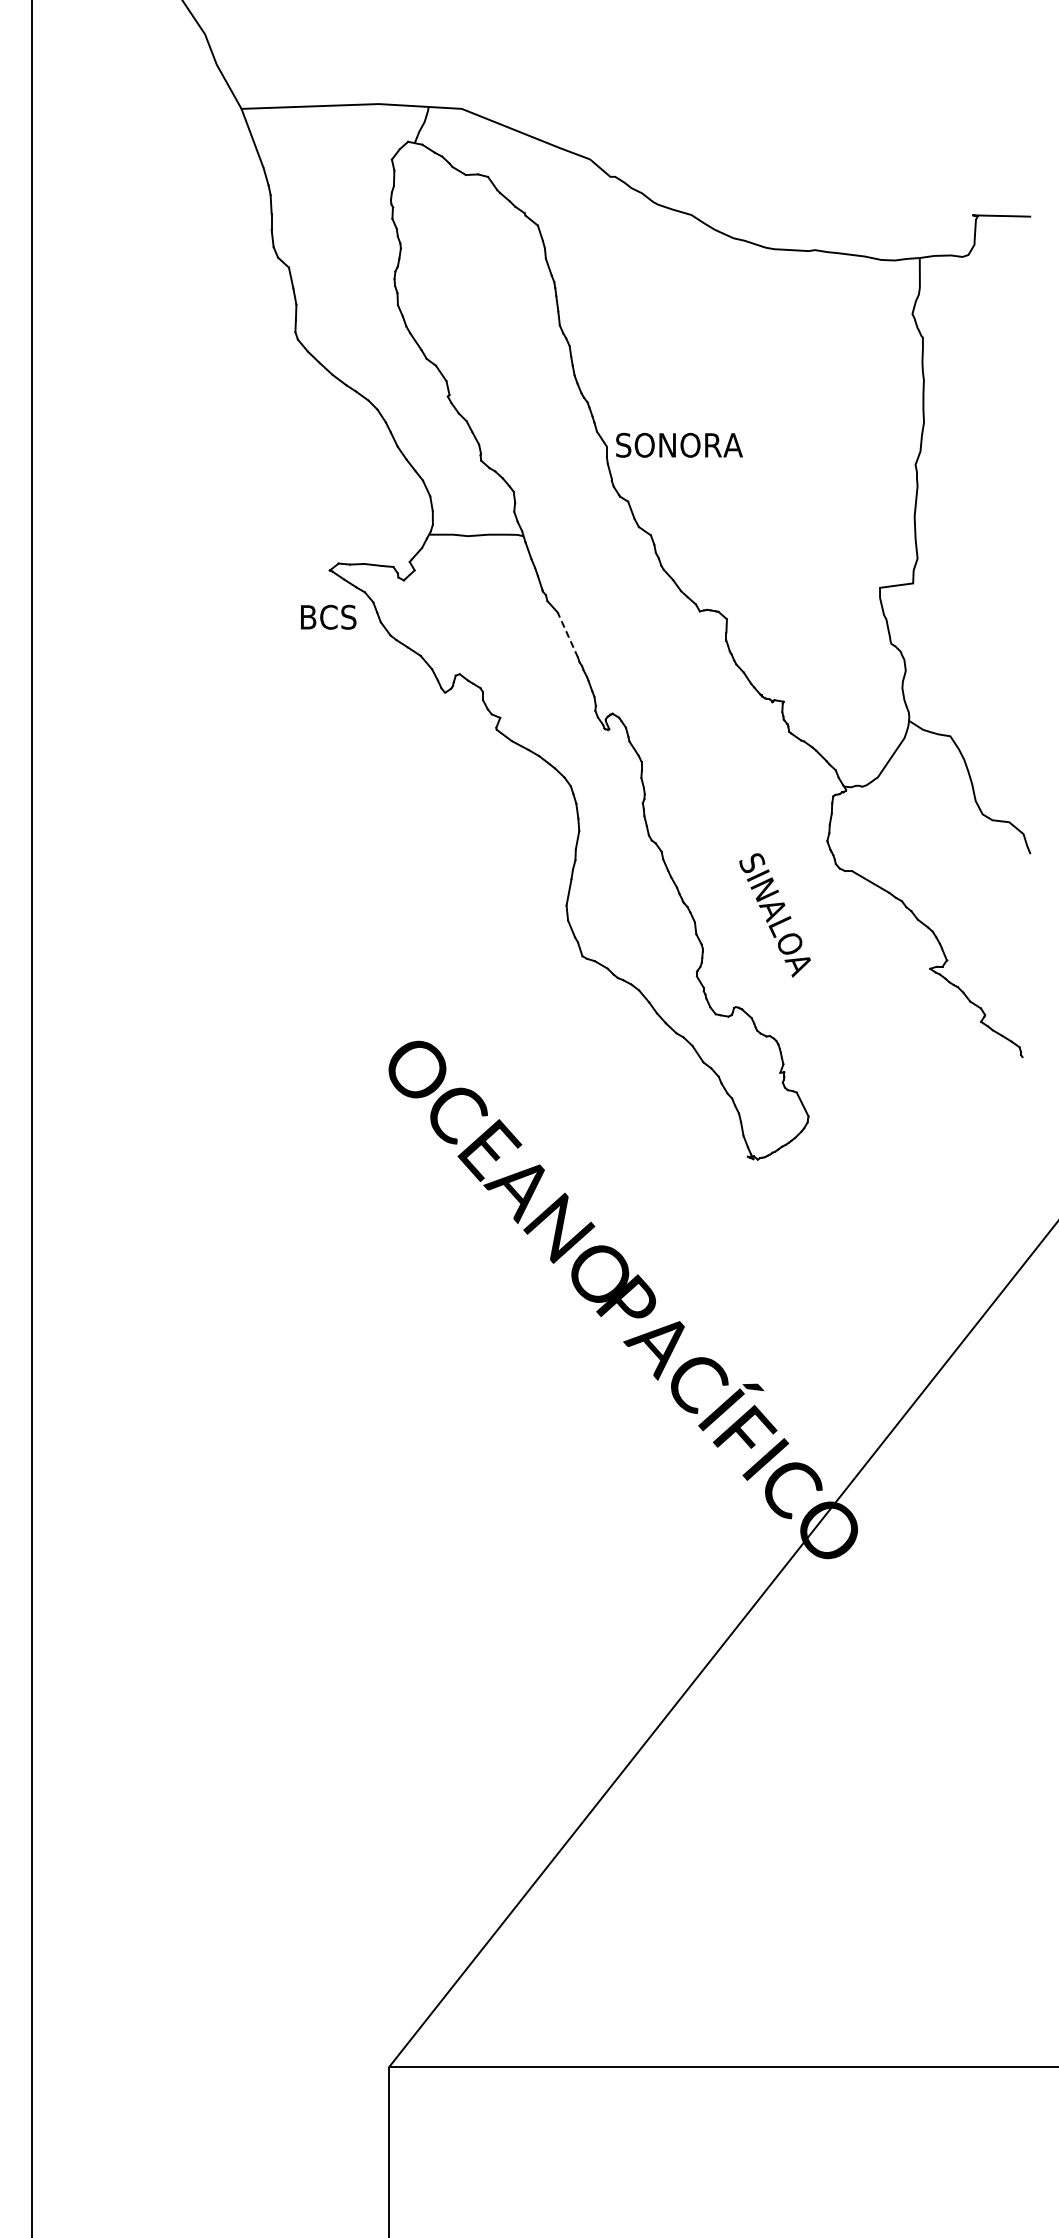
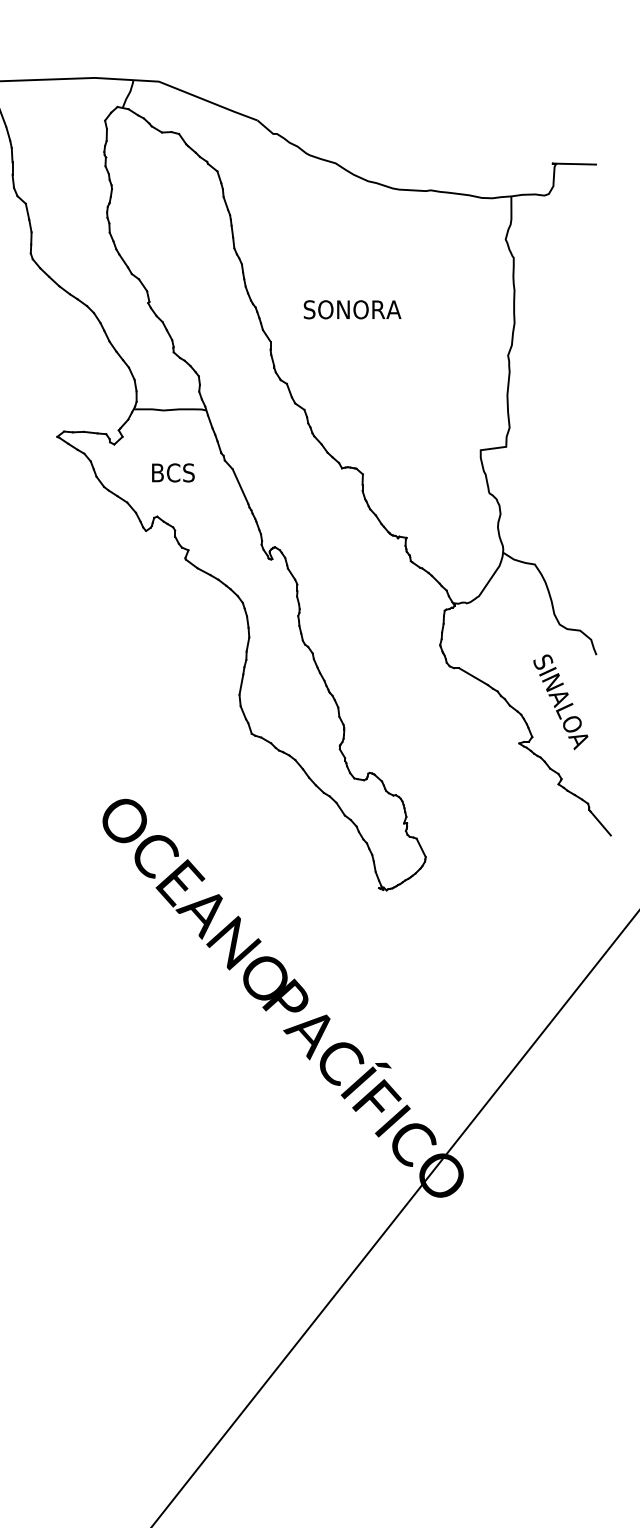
text: (679, 444) -> (352, 309), moved
text: (328, 616) -> (173, 472), moved
line: (567, 635) -> (240, 486), dashed -> solid
text: (774, 915) -> (560, 702), moved
line: (1035, 1072) -> (600, 823), added

